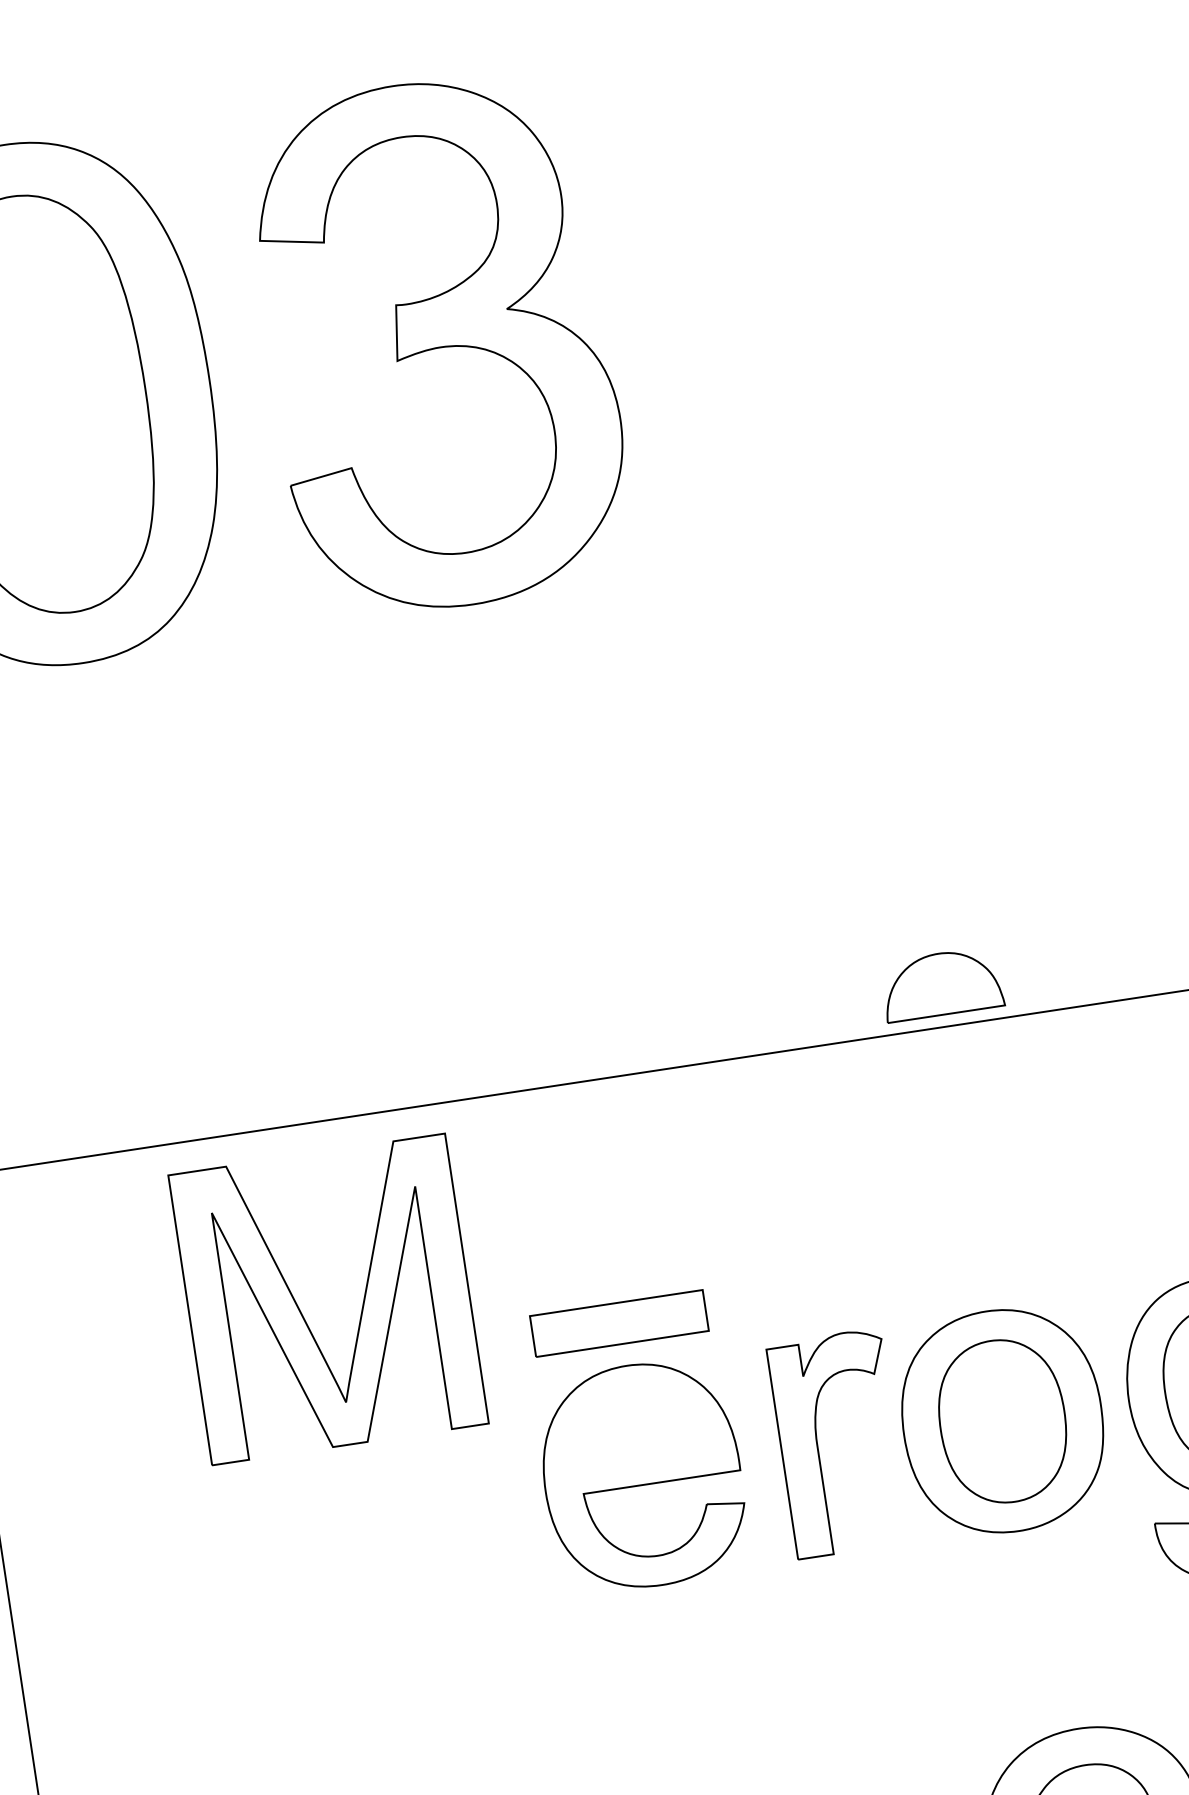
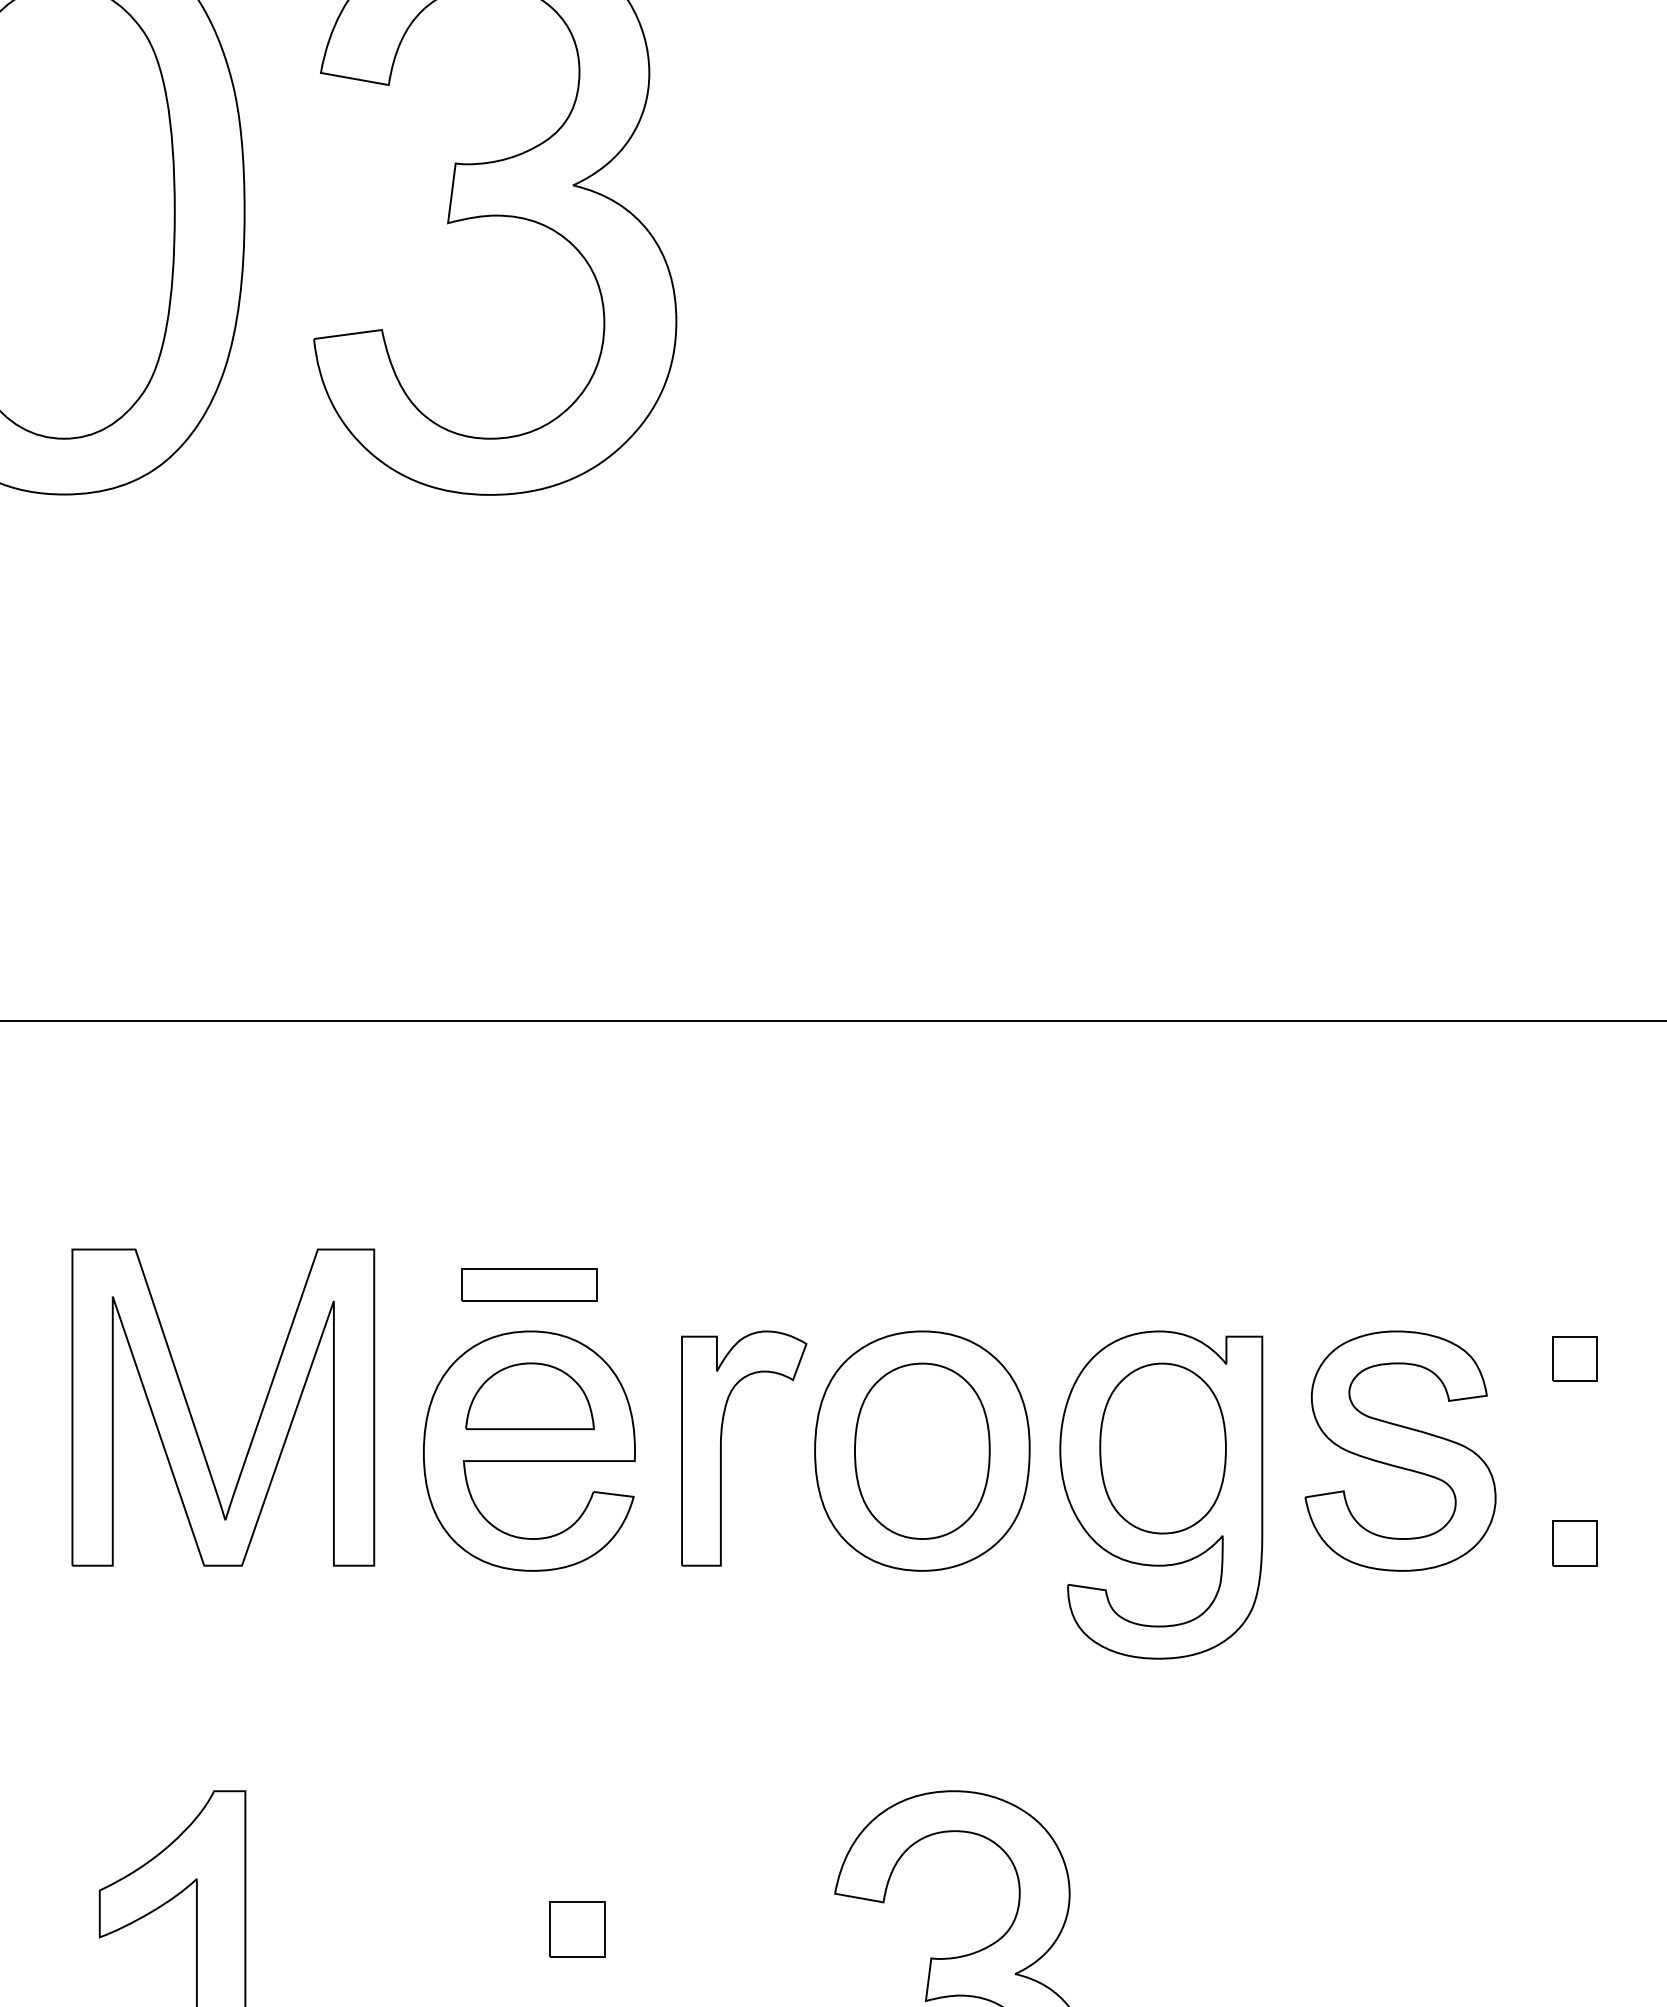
part: (941, 984) -> (529, 1396), moved
part: (301, 1311) -> (192, 1416), moved
part: (619, 1322) -> (529, 1284), size x0.71

